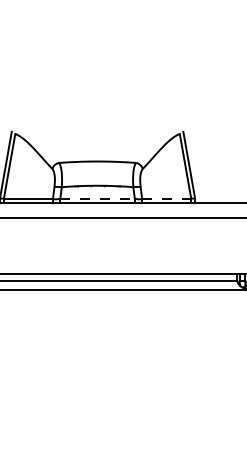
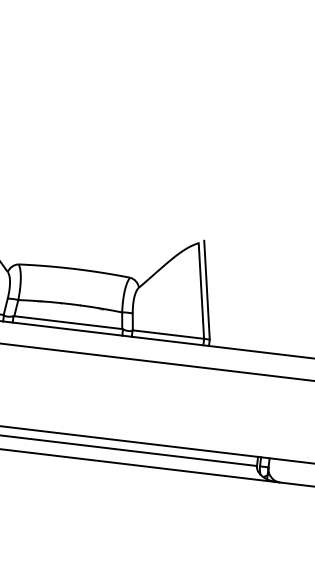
line: (98, 198) -> (69, 322), dashed -> solid
line: (166, 198) -> (168, 334), dashed -> solid

